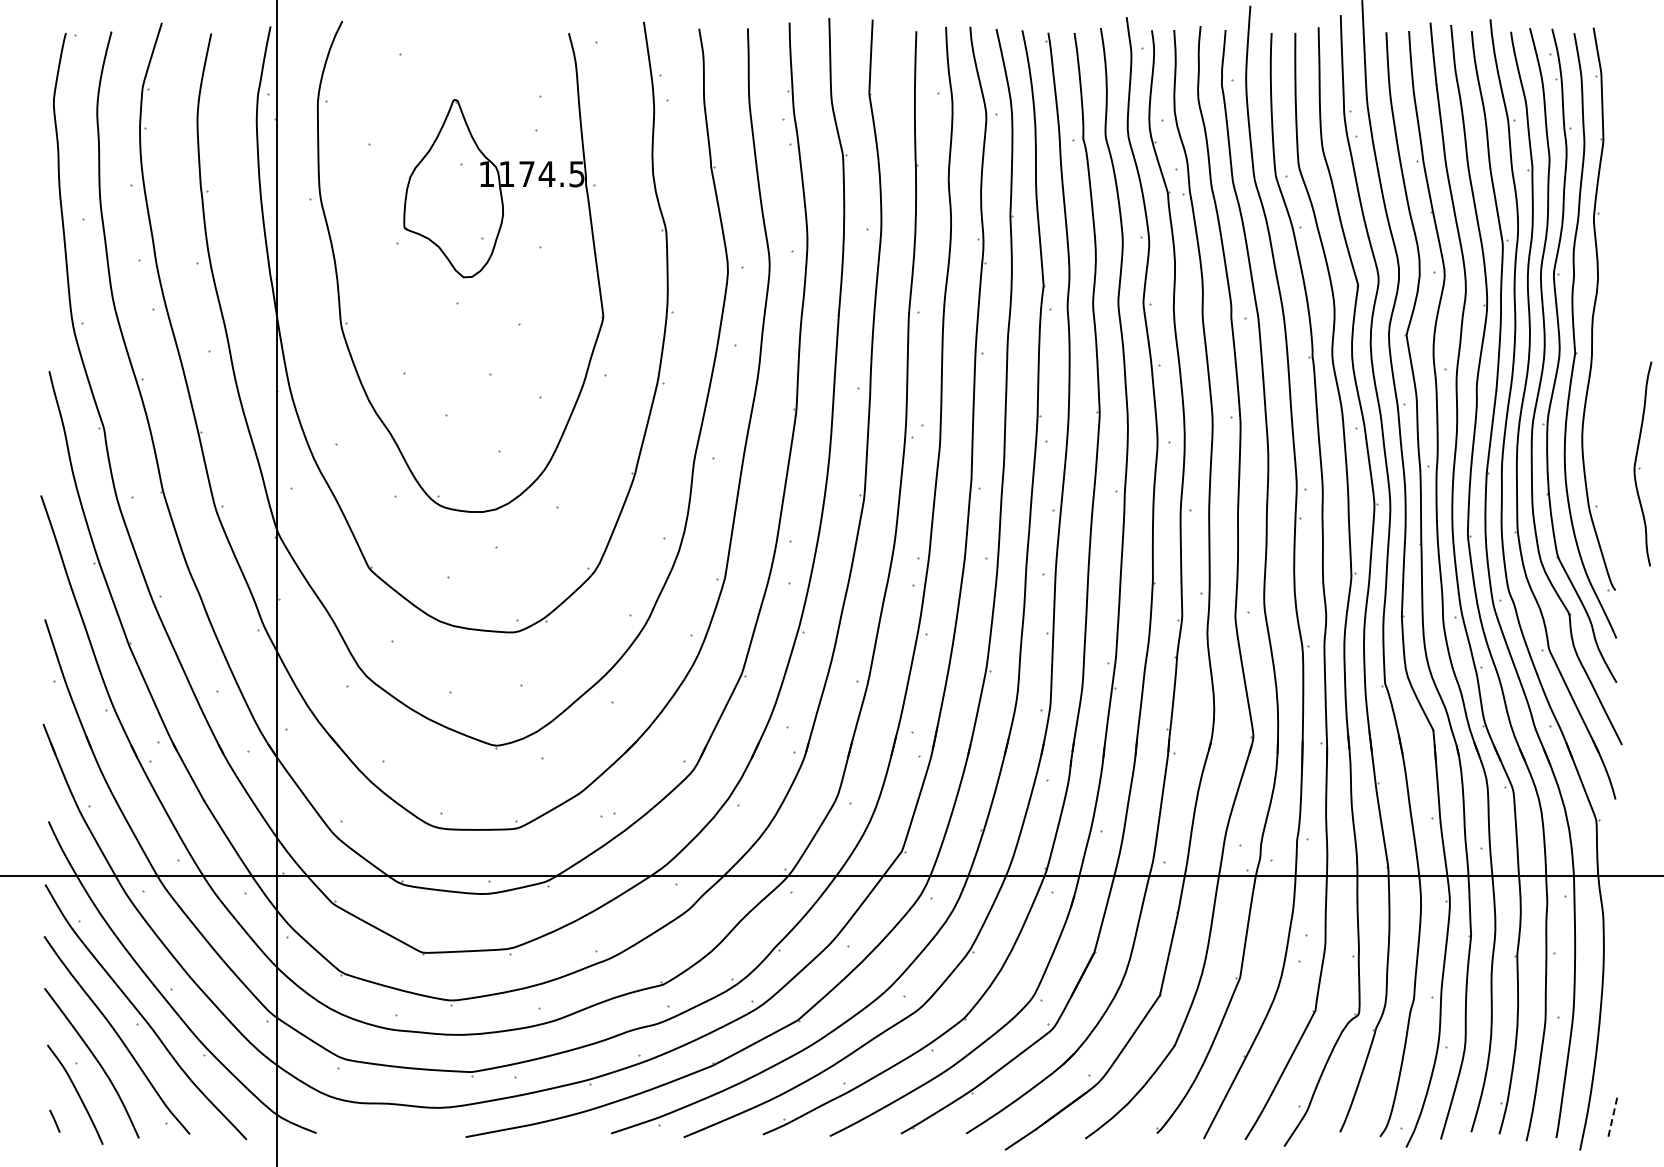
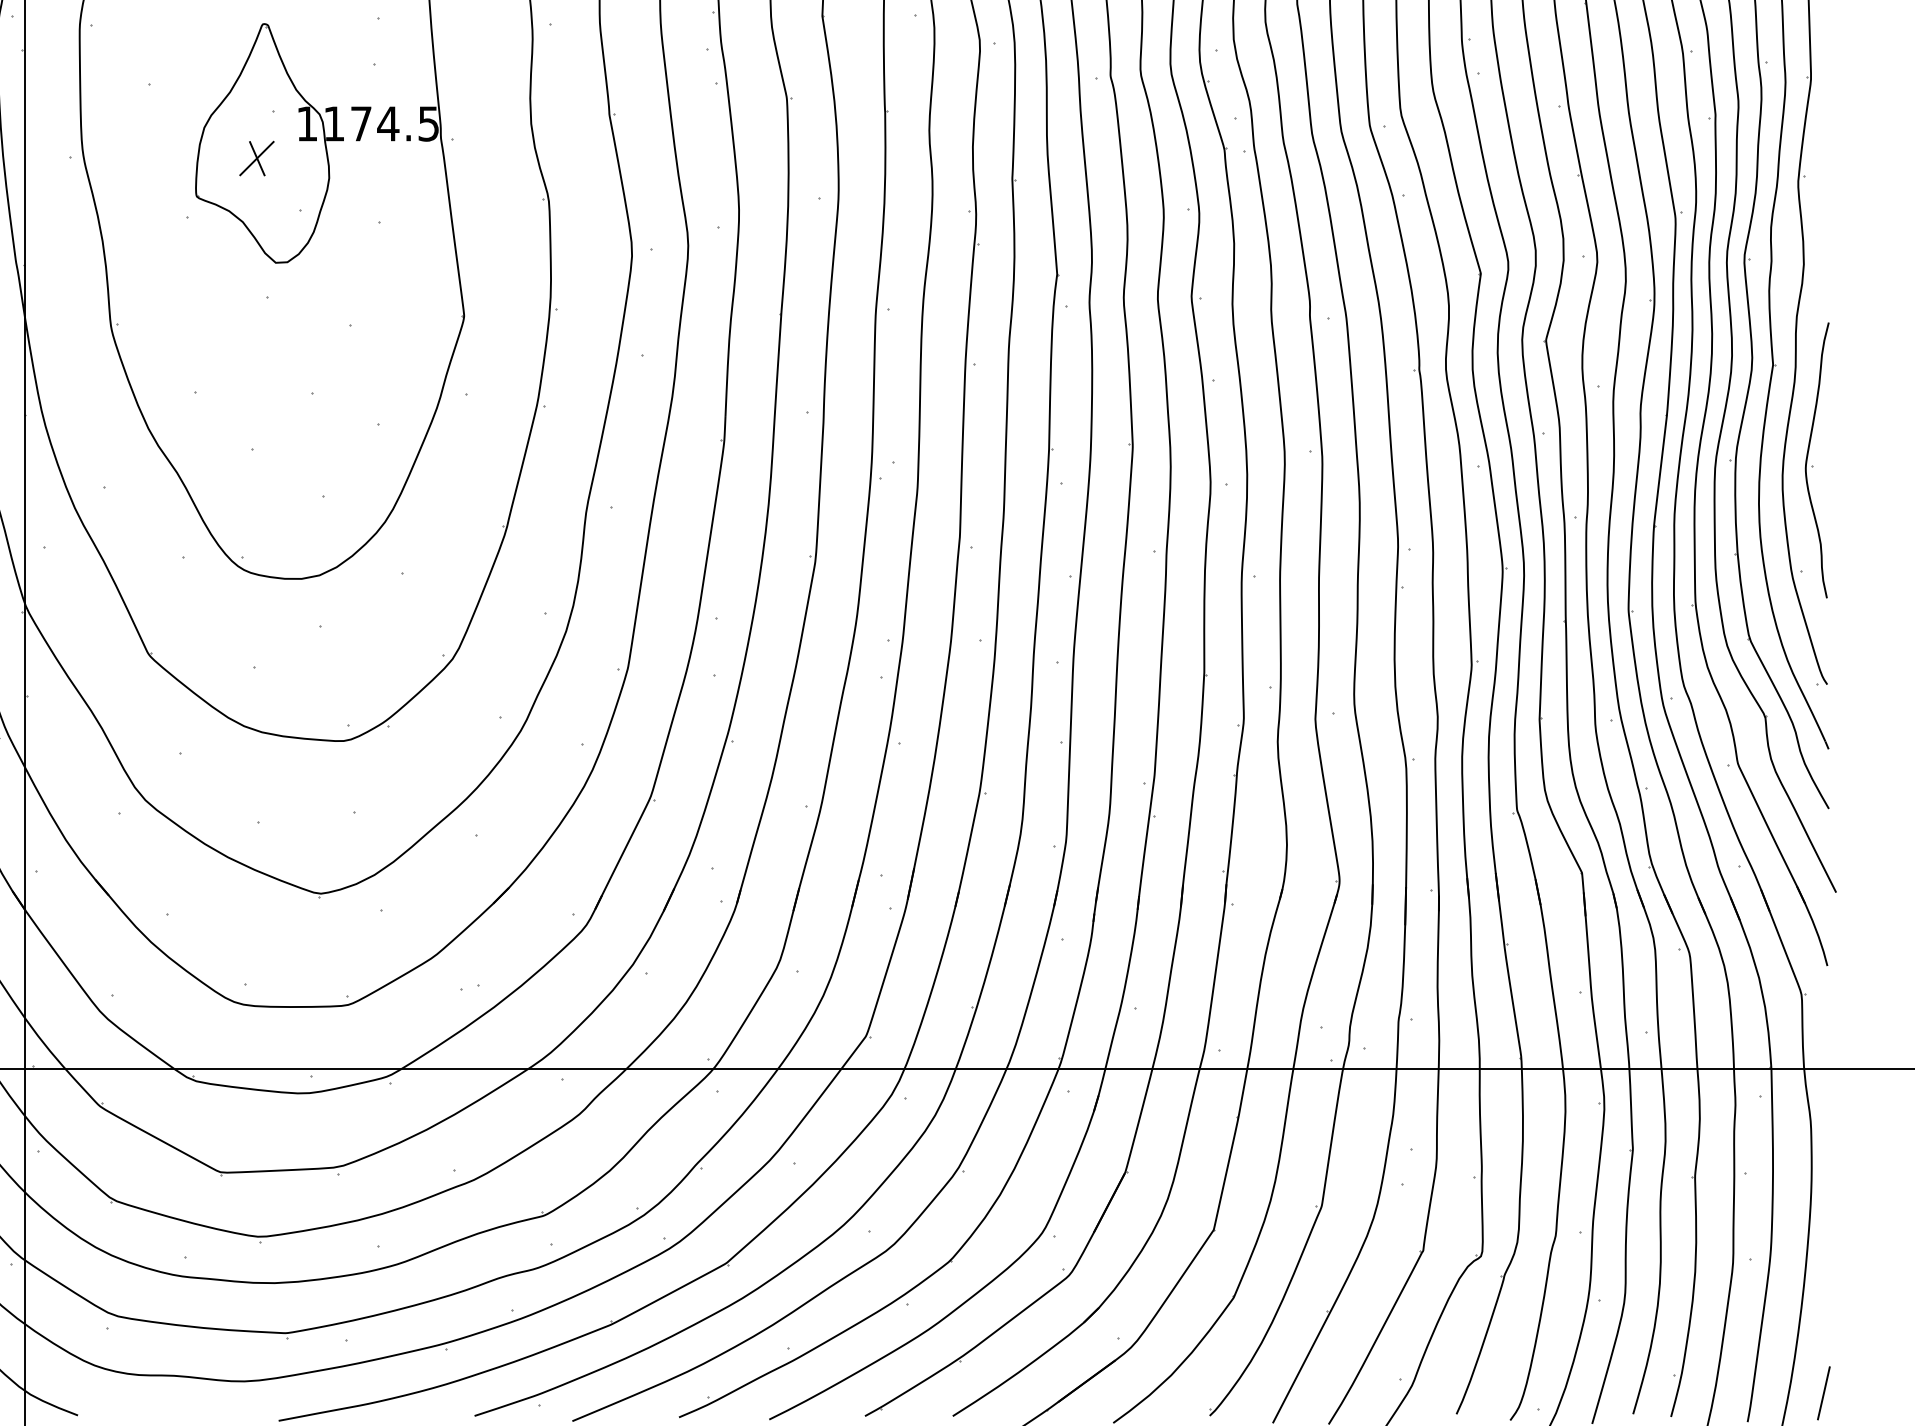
part: (449, 199) -> (256, 157), added
part: (1642, 463) -> (1816, 459), moved
line: (1613, 1115) -> (1824, 1391), dashed -> solid

